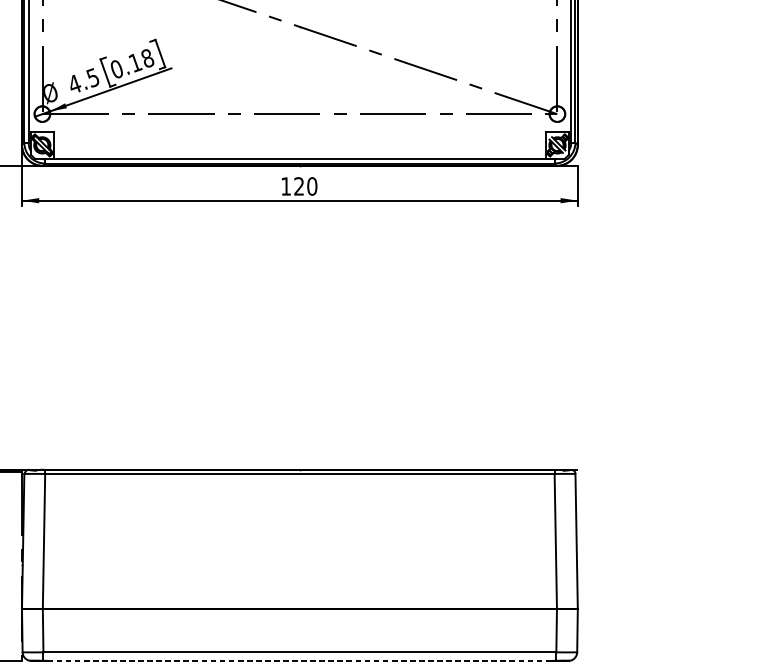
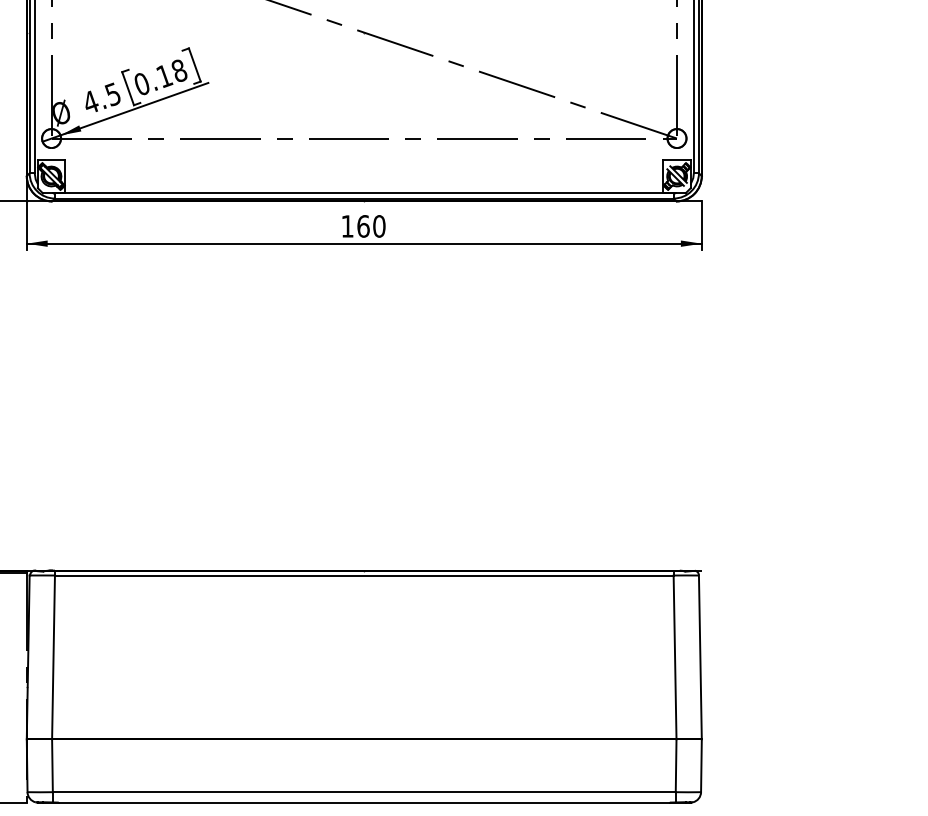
text: (299, 186) -> (363, 226), 120 -> 160
line: (300, 660) -> (364, 802), dashed -> solid

